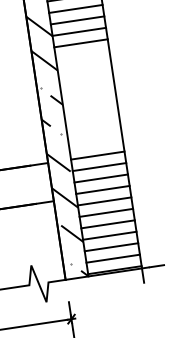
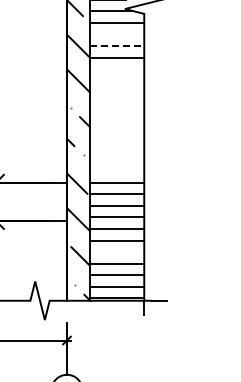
line: (76, 9) -> (117, 34), removed
line: (77, 19) -> (117, 45), solid -> dashed
line: (81, 43) -> (117, 69), removed
line: (108, 224) -> (117, 252), removed

